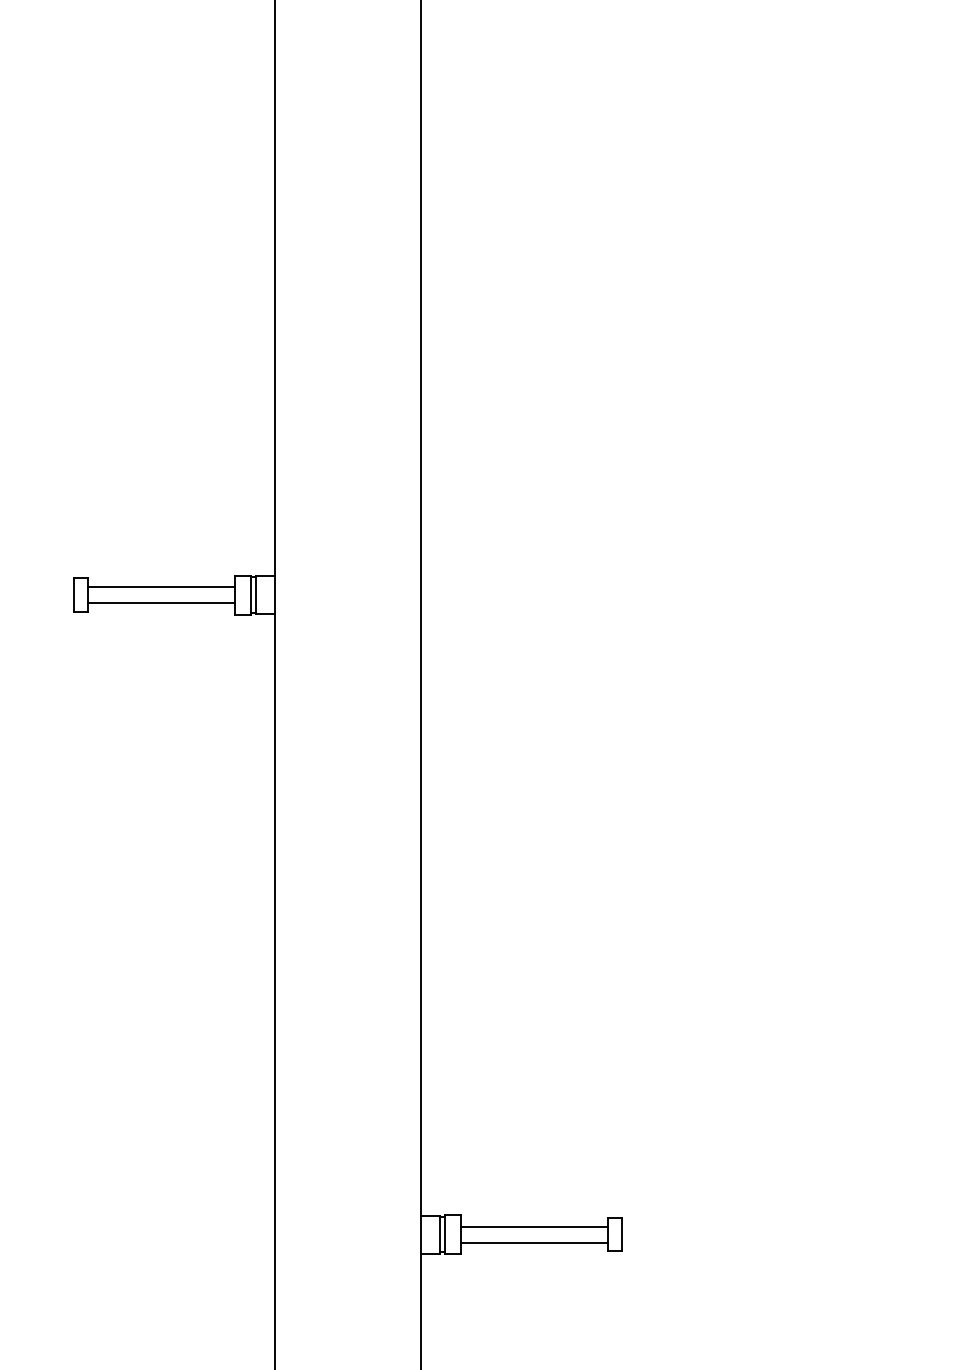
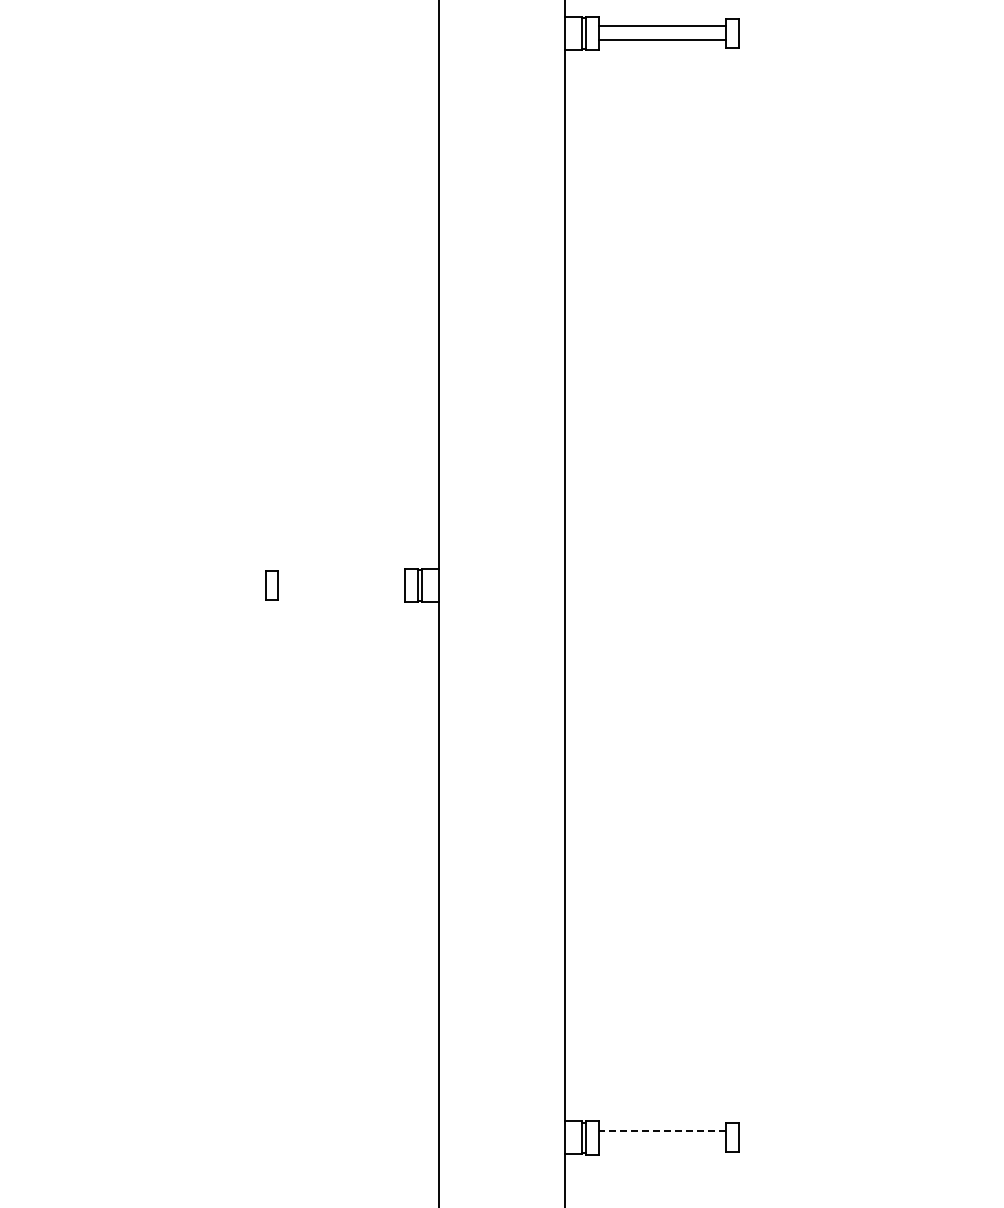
line: (160, 586) -> (340, 578), removed
line: (160, 603) -> (340, 592), removed
line: (533, 1226) -> (662, 1130), solid -> dashed
line: (533, 1242) -> (662, 1144), removed

